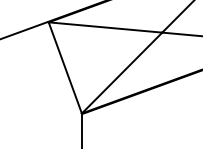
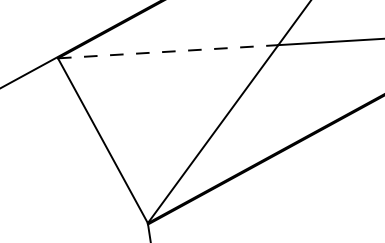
line: (105, 27) -> (168, 51), solid -> dashed

